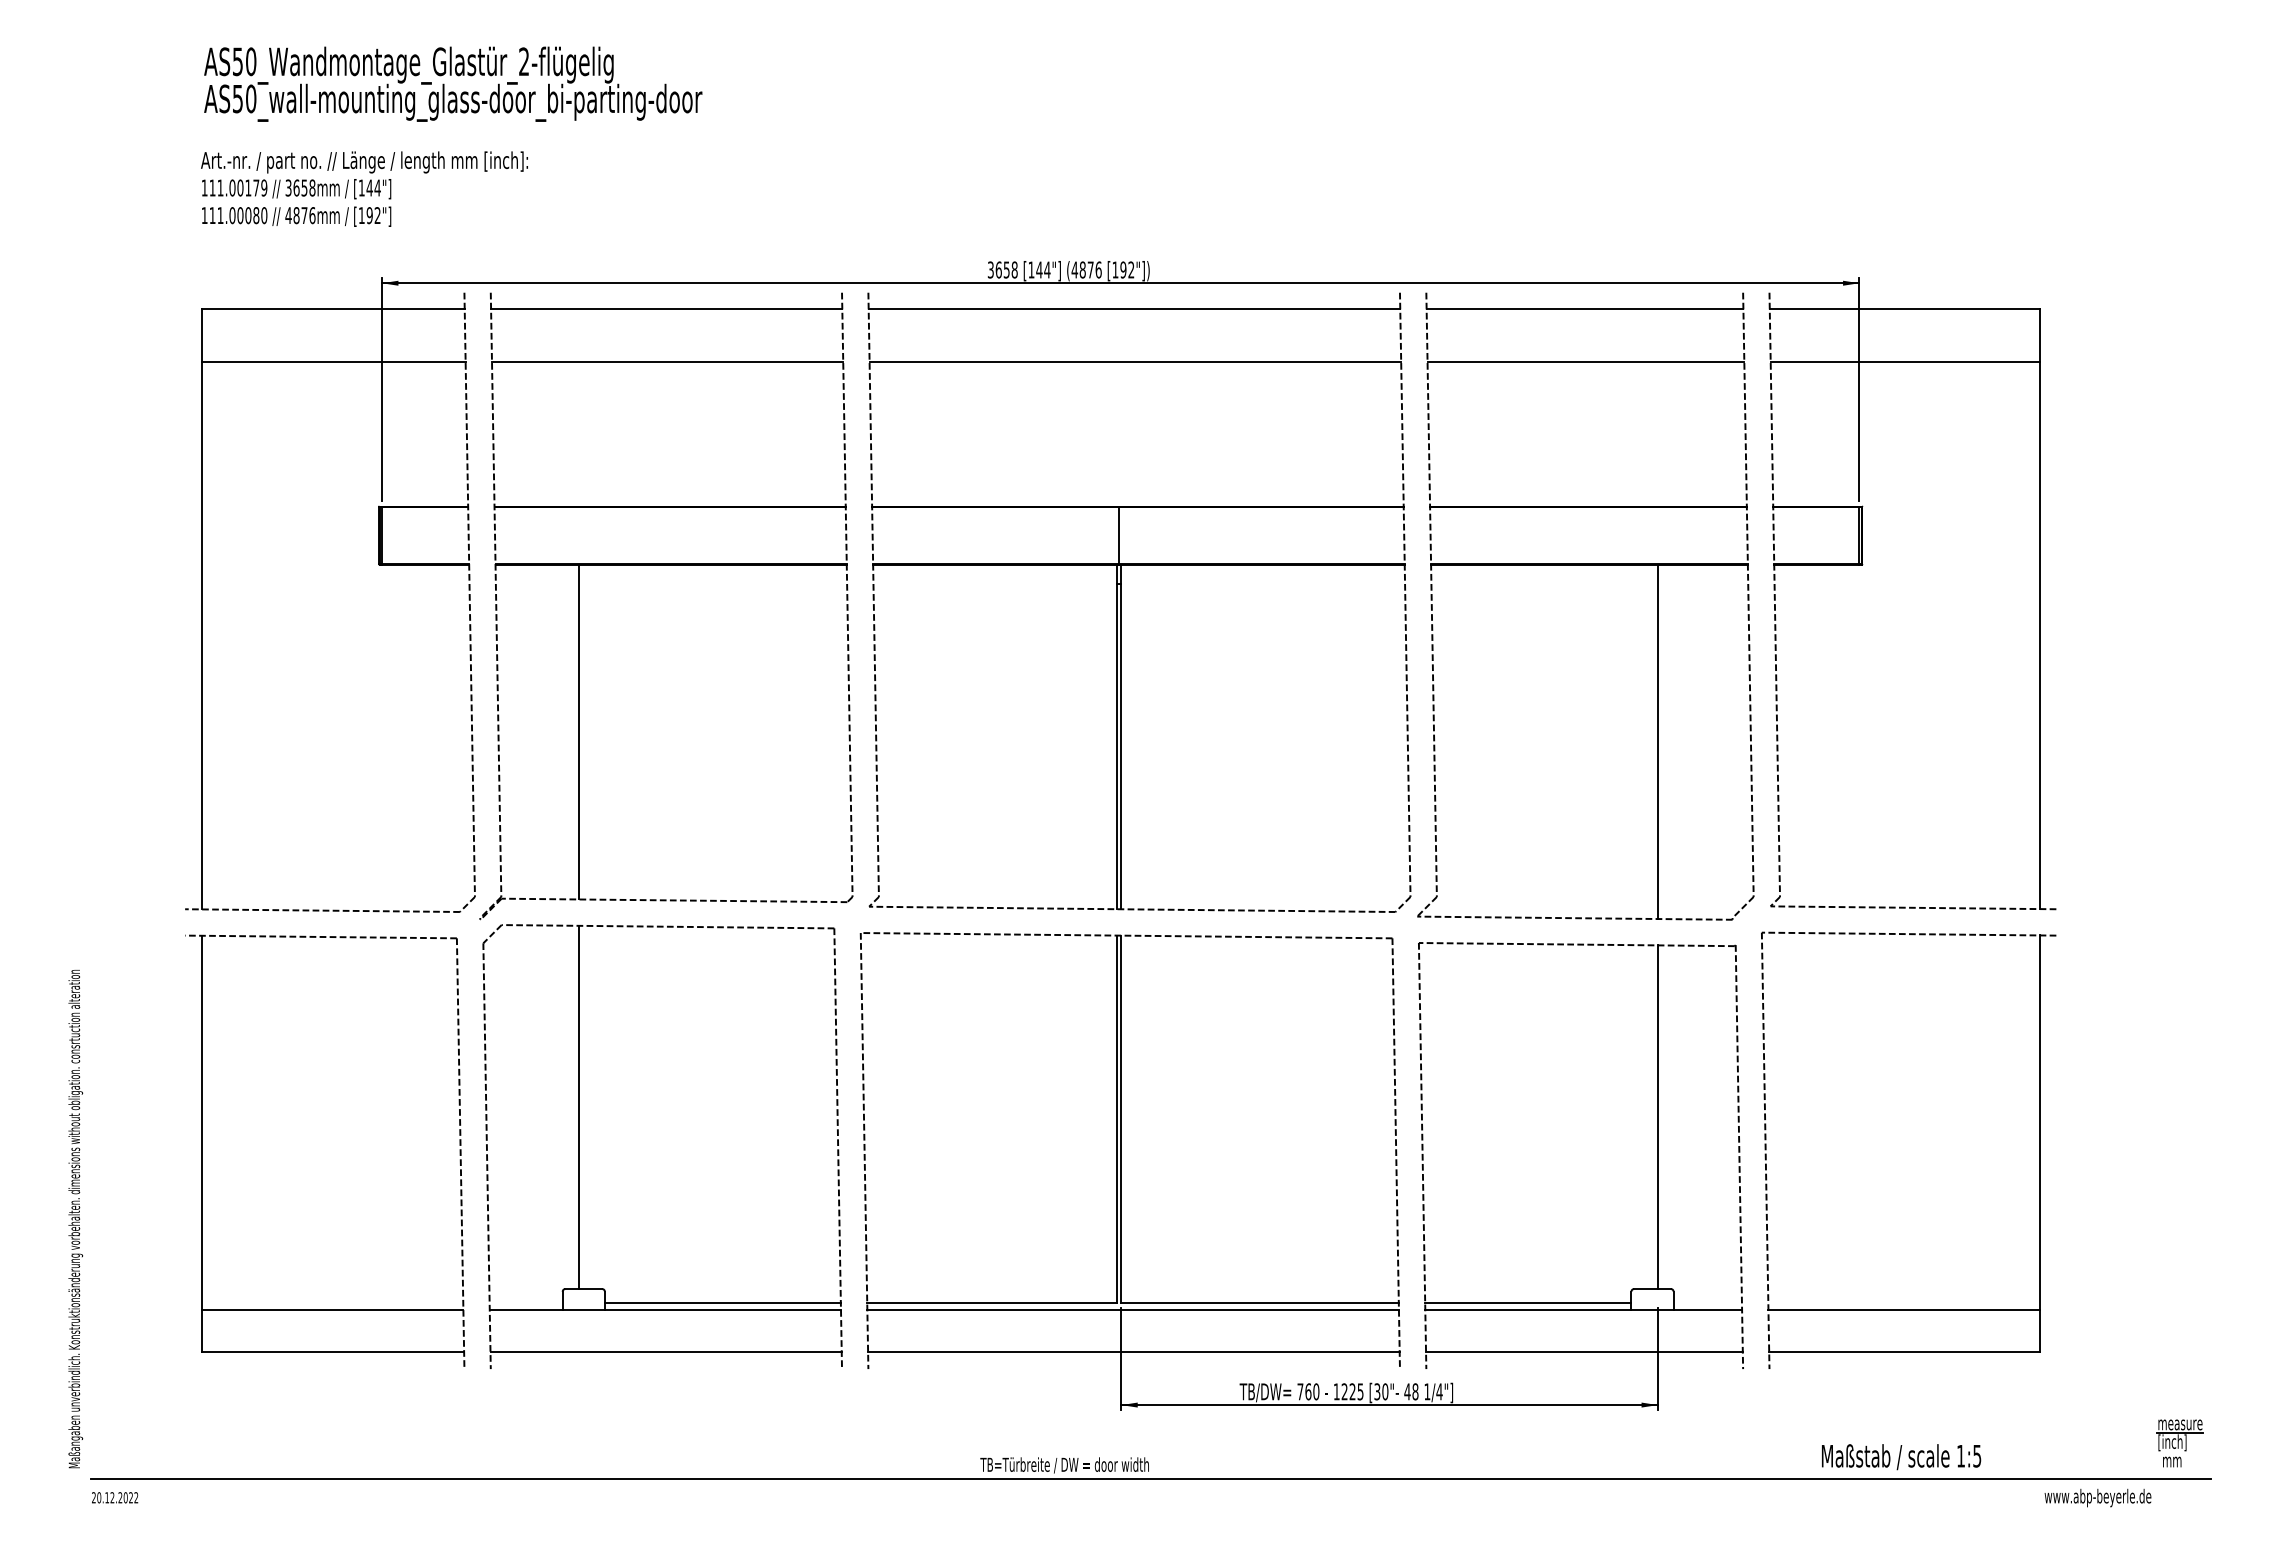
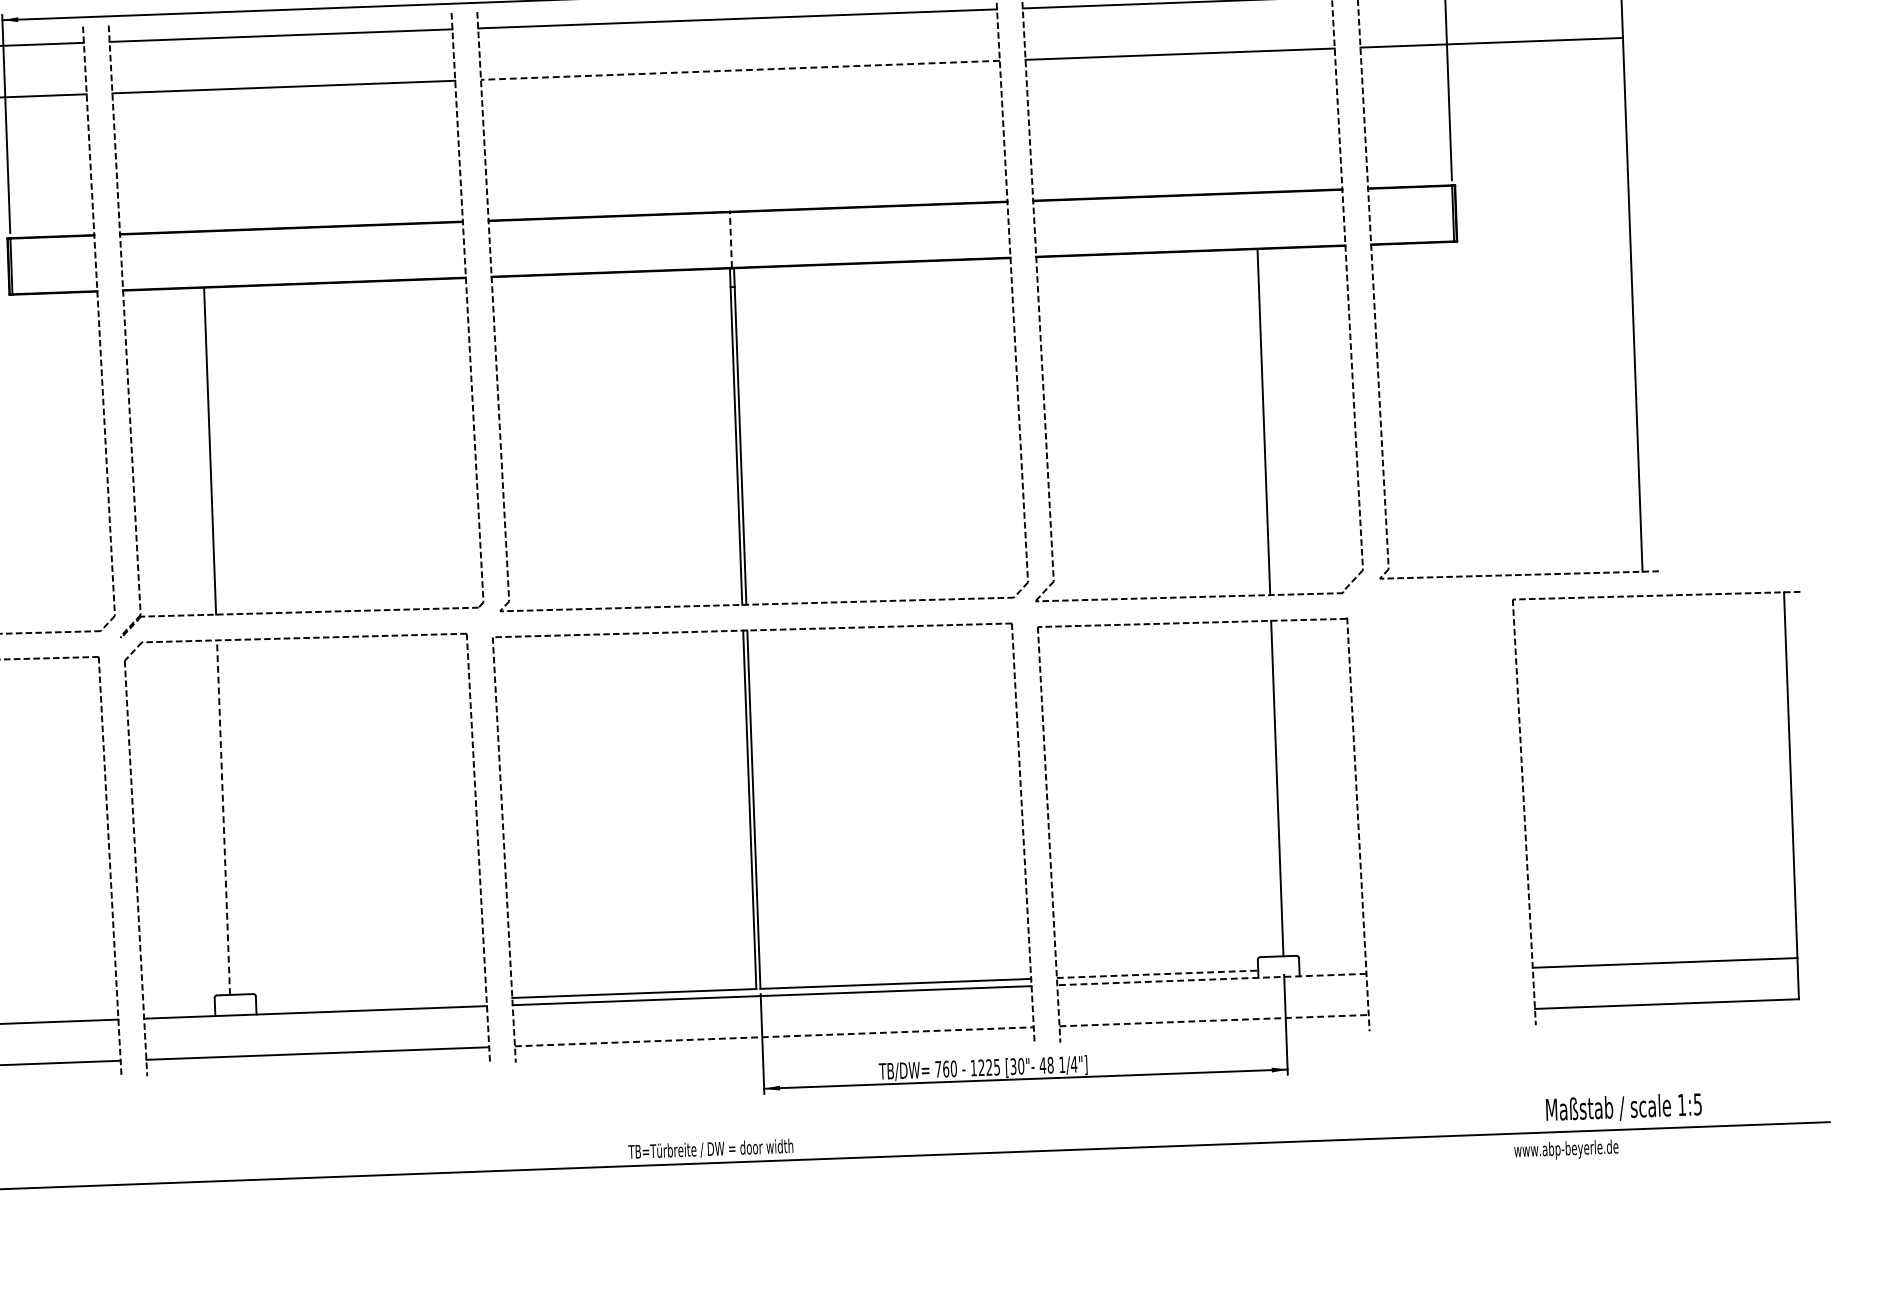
line: (1135, 362) -> (740, 70), solid -> dashed
line: (1119, 535) -> (731, 240), solid -> dashed
line: (578, 1107) -> (223, 817), solid -> dashed
part: (2039, 1149) -> (1791, 801), moved
line: (722, 1302) -> (371, 1002), removed
line: (1528, 1302) -> (1157, 974), solid -> dashed
line: (1583, 1310) -> (1211, 979), solid -> dashed
line: (1133, 1352) -> (774, 1036), solid -> dashed
line: (1584, 1352) -> (1214, 1020), solid -> dashed
part: (2179, 1443) -> (1798, 1088), removed
text: (1901, 1457) -> (1623, 1108), moved
text: (2097, 1497) -> (1565, 1149), moved

